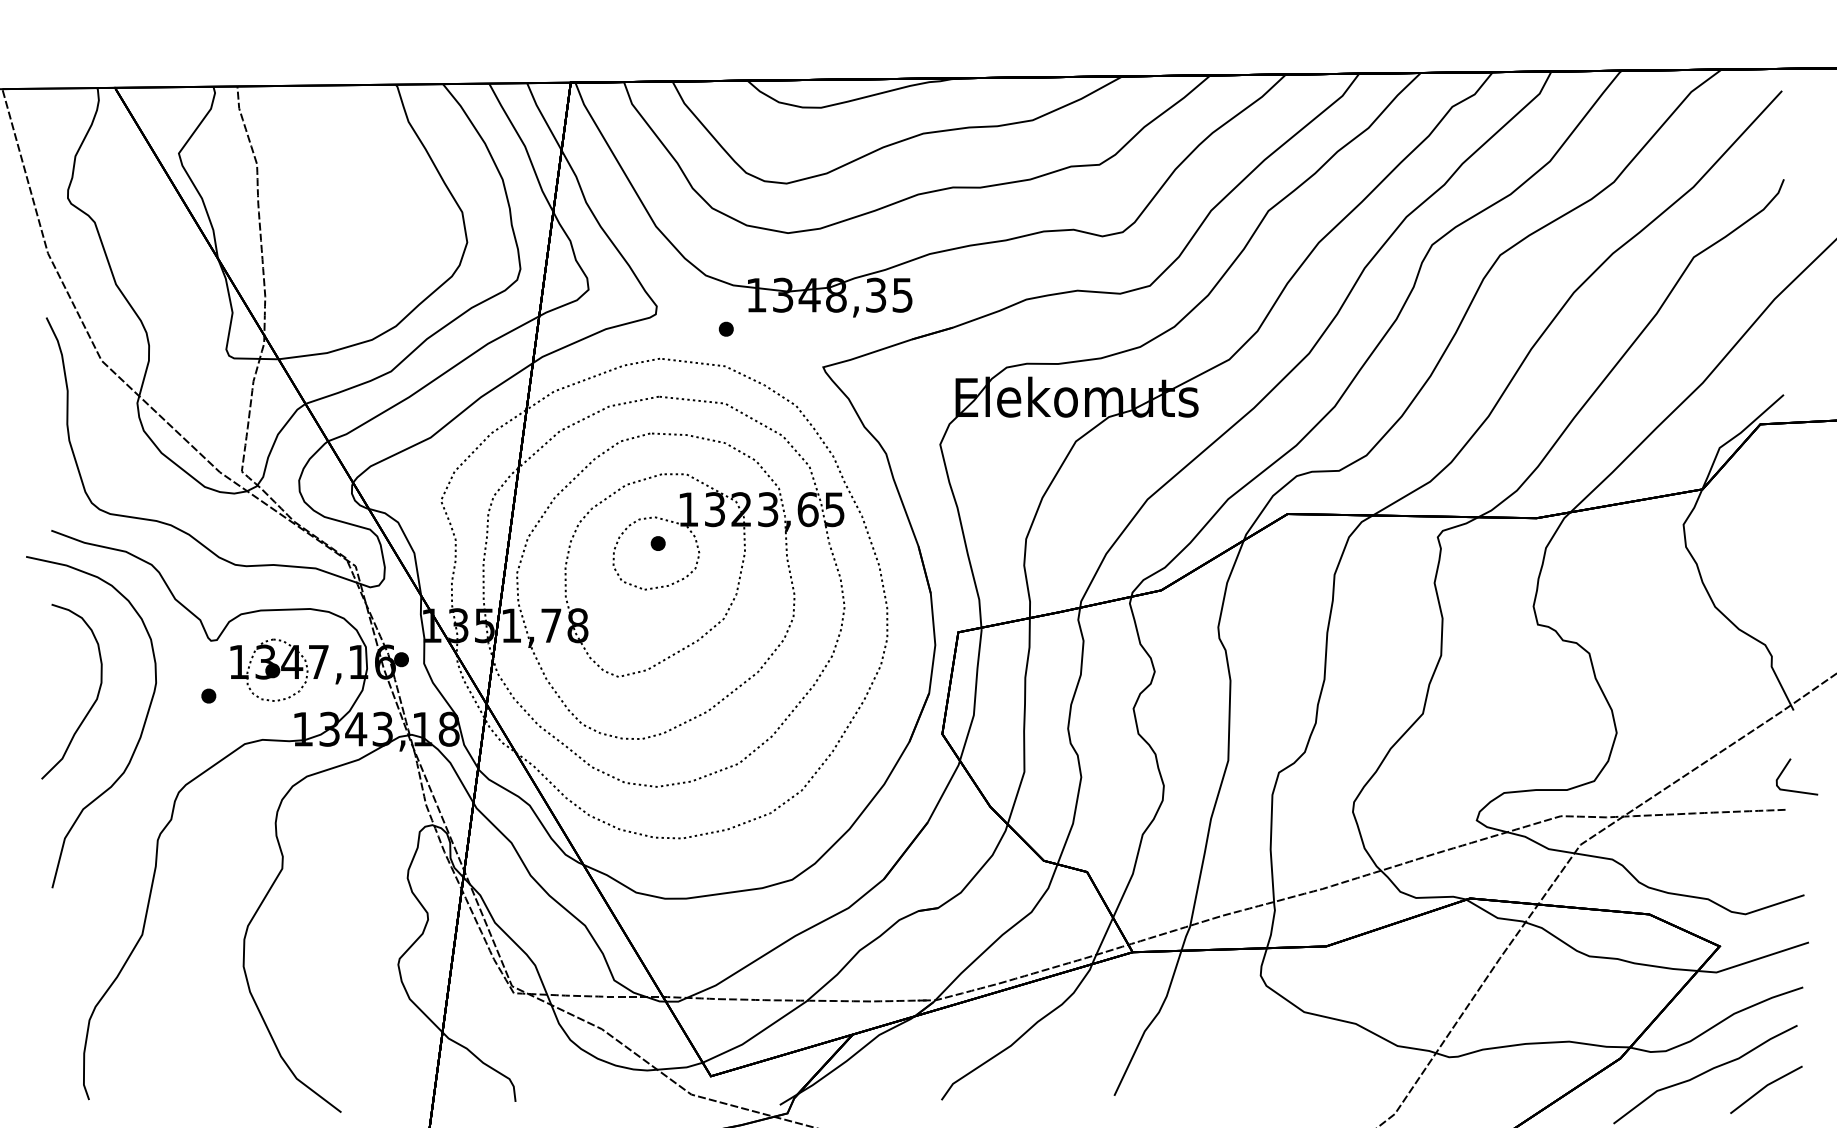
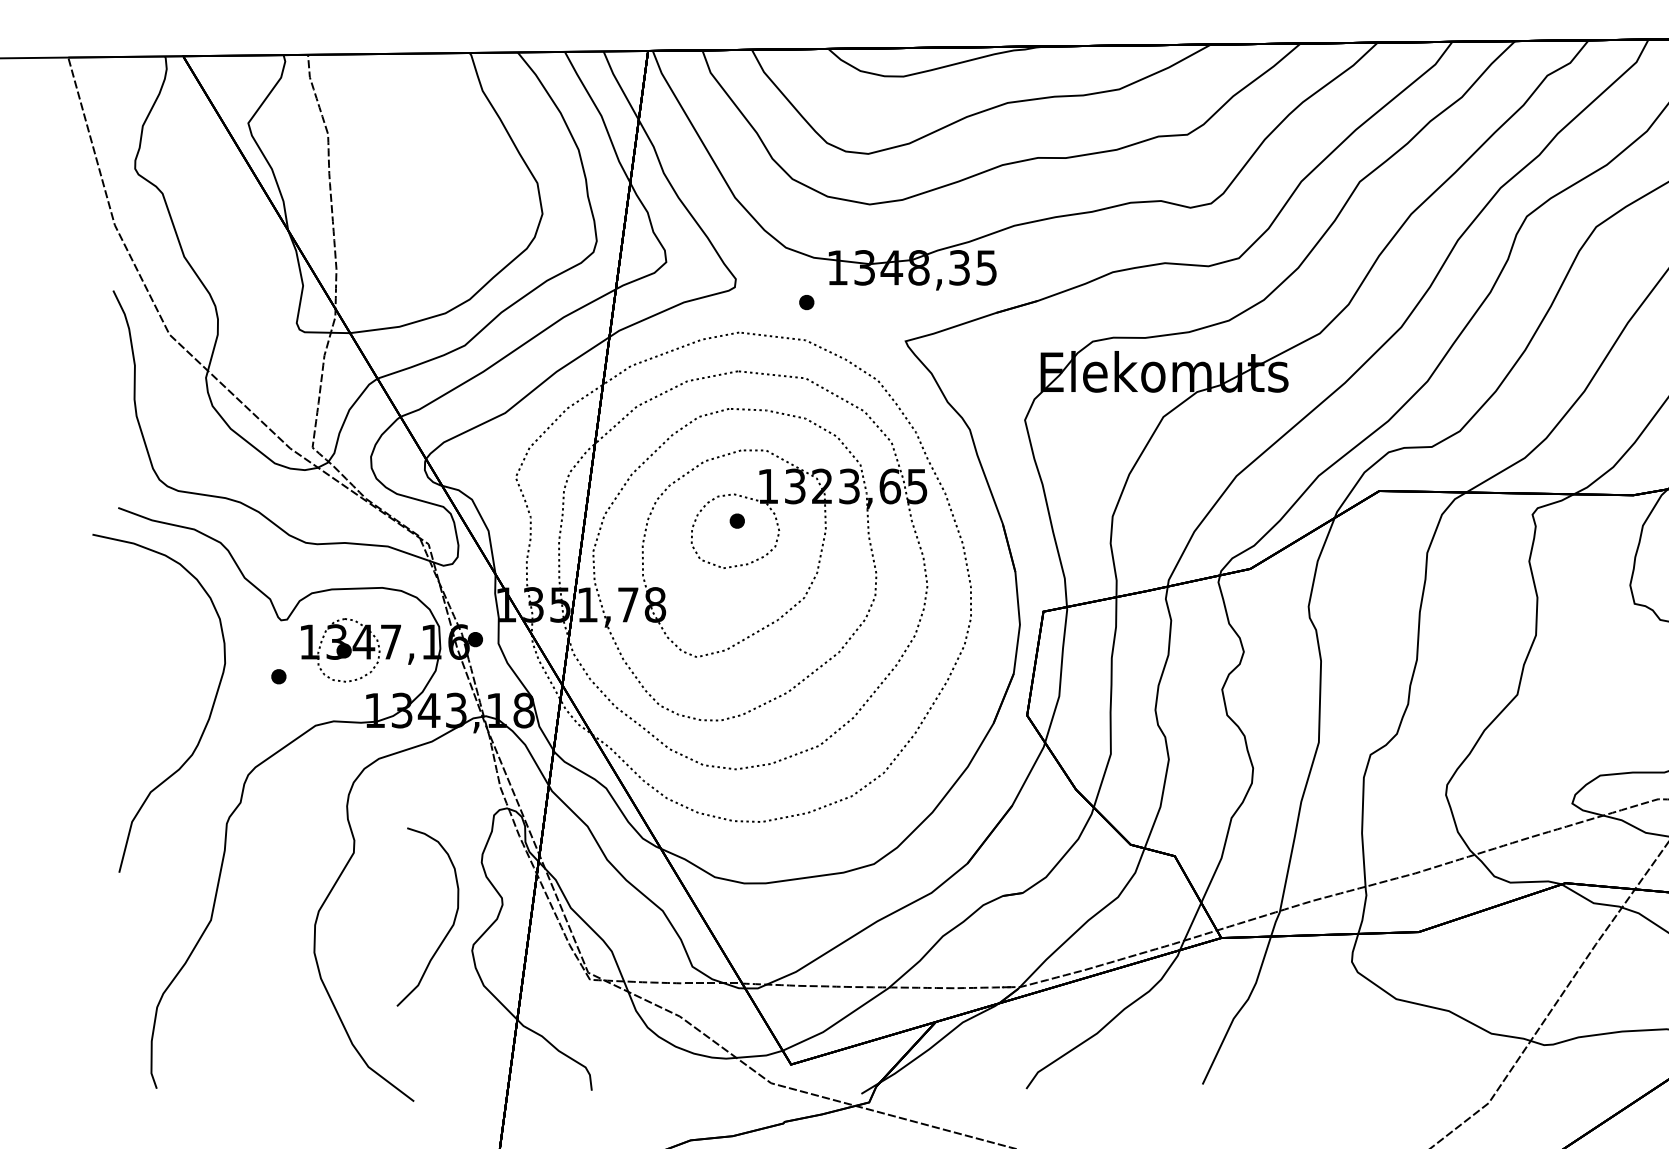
curve: (91, 705) -> (447, 931), moved

